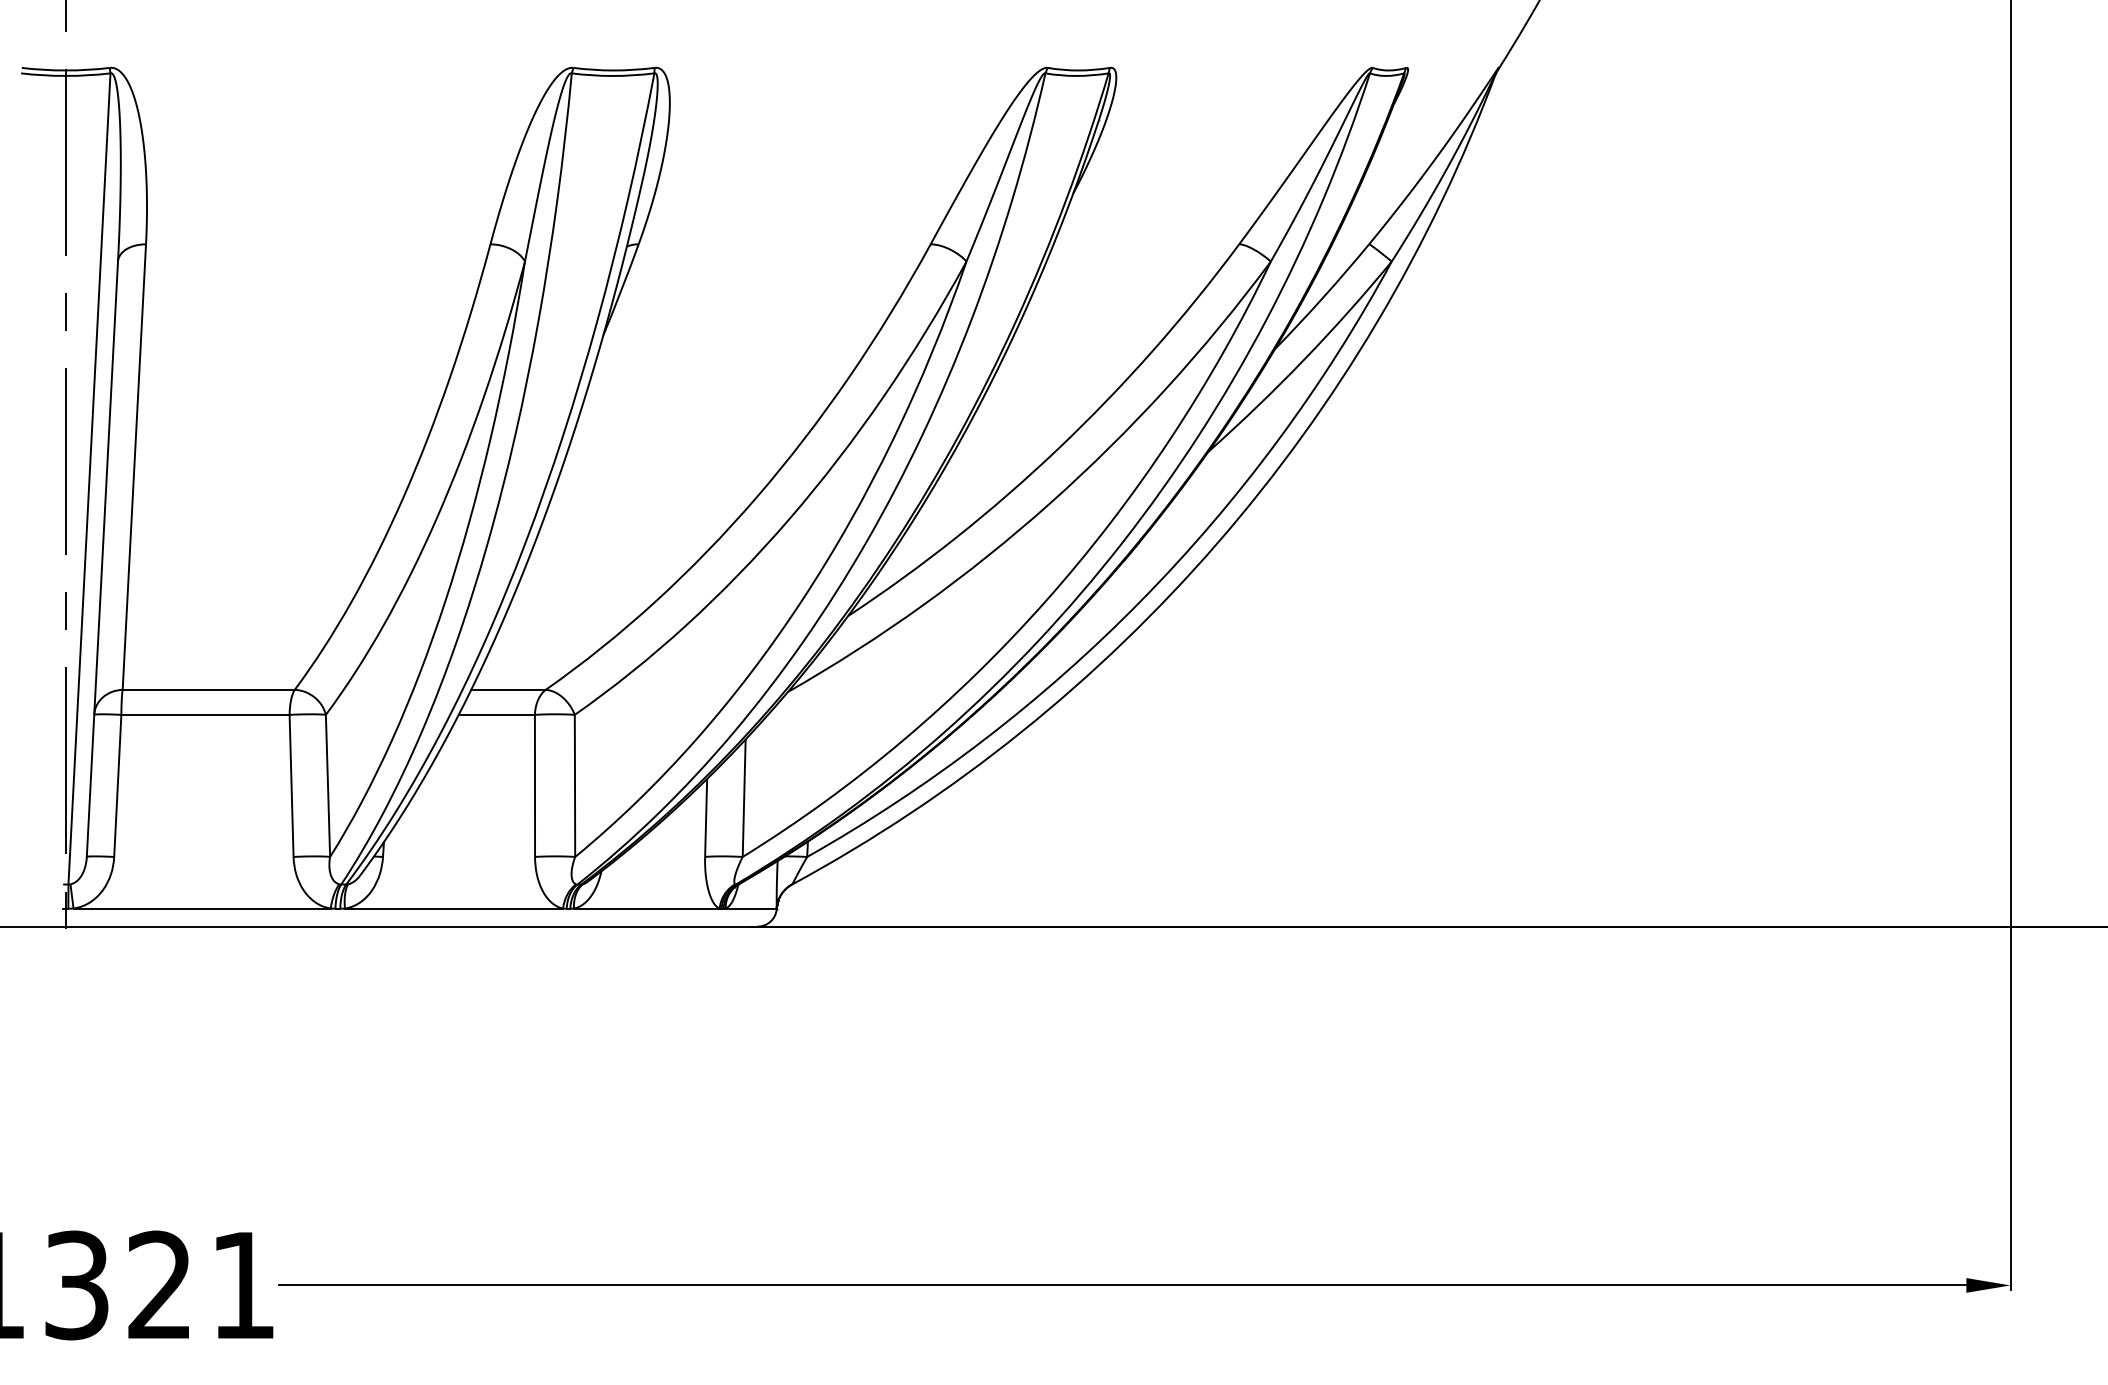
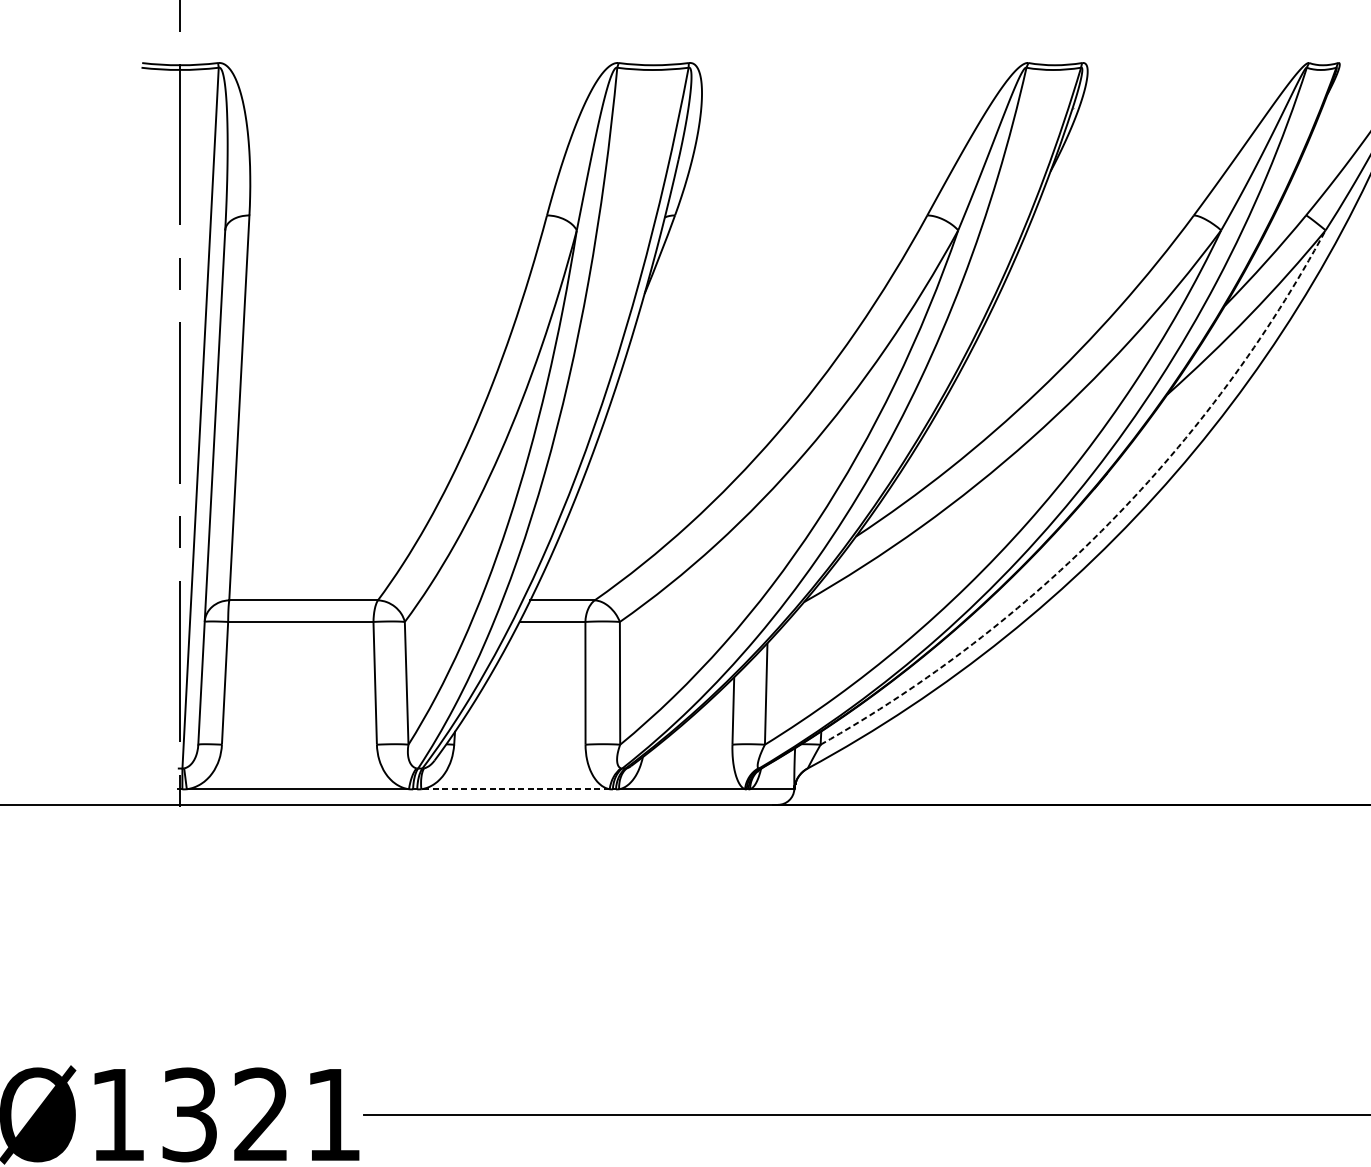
arc: (1141, 600) -> (1109, 523), solid -> dashed
line: (453, 908) -> (515, 789), solid -> dashed

